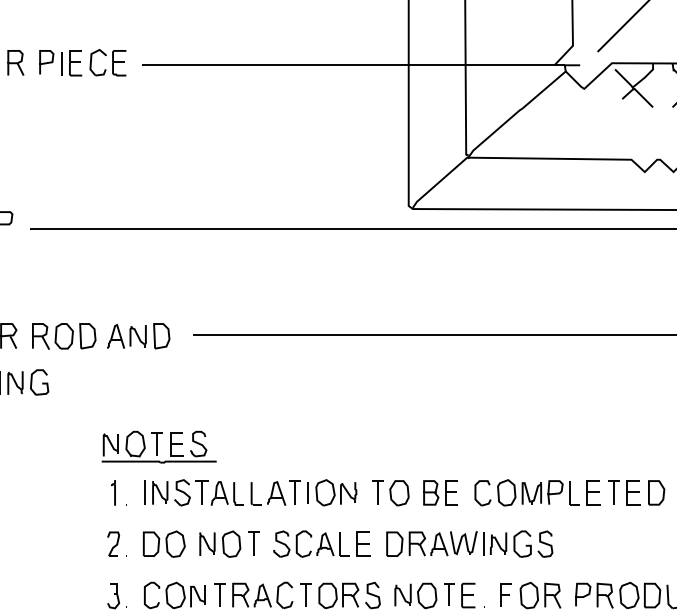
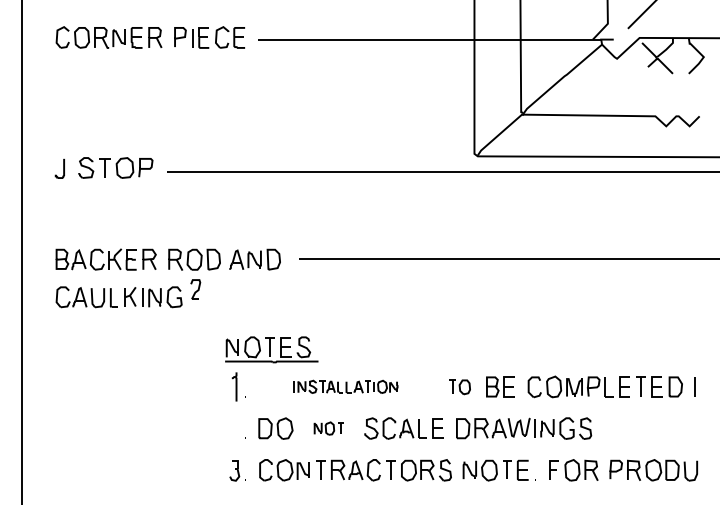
part: (113, 492) -> (234, 386), size x1.4
part: (249, 492) -> (345, 386), size x0.6
part: (390, 493) -> (459, 387), size x0.7
part: (113, 544) -> (195, 289), moved
part: (229, 544) -> (328, 428), size x0.6

